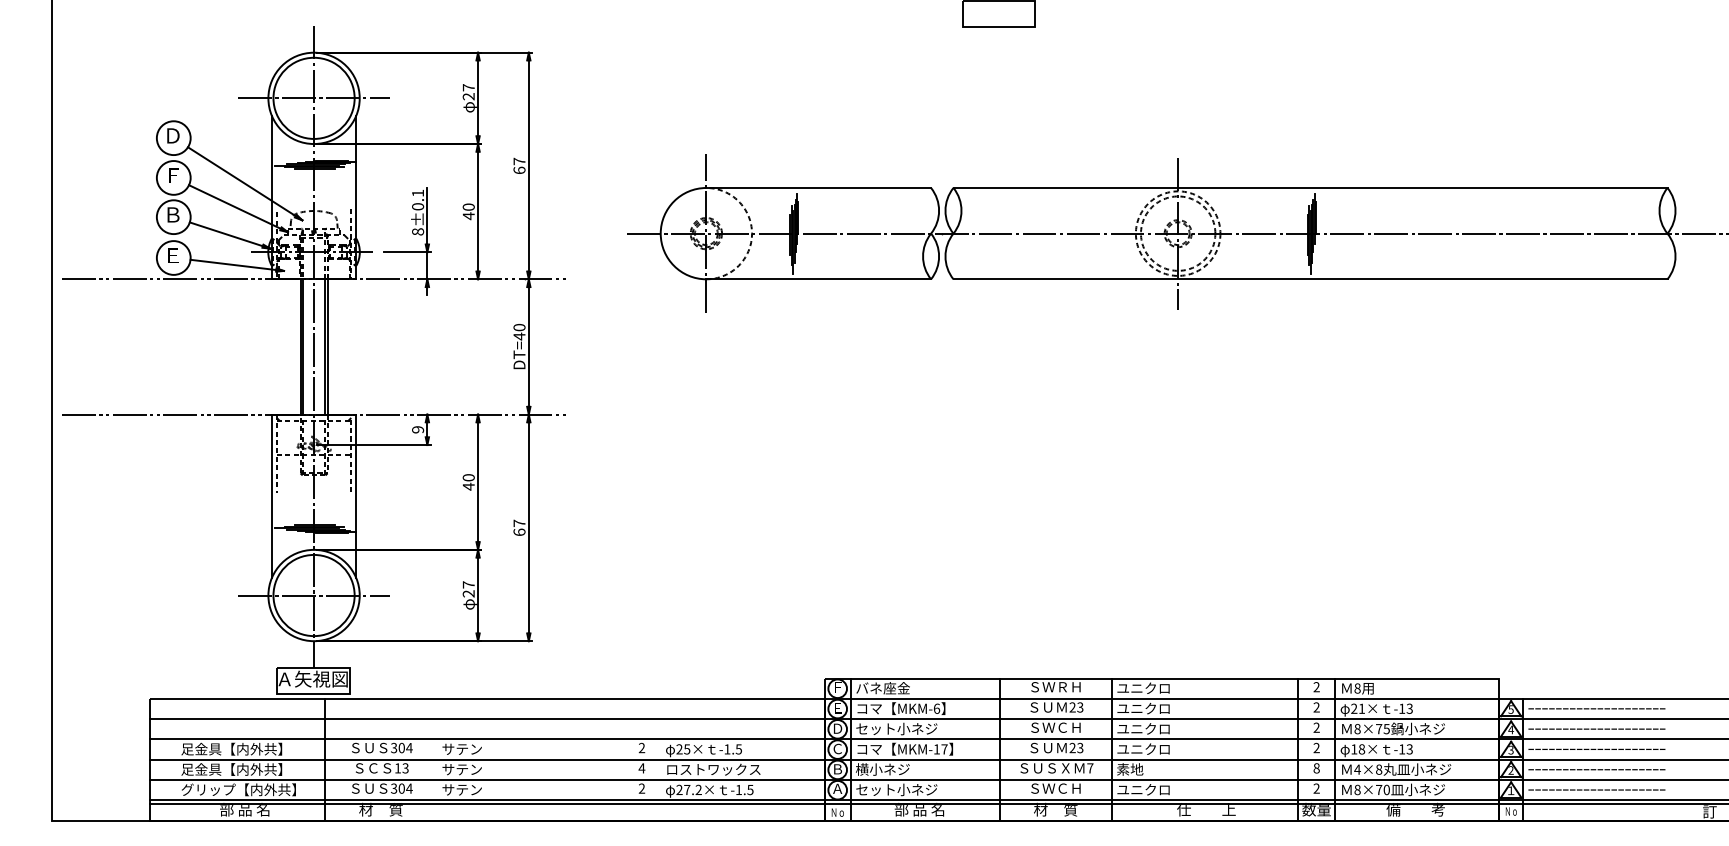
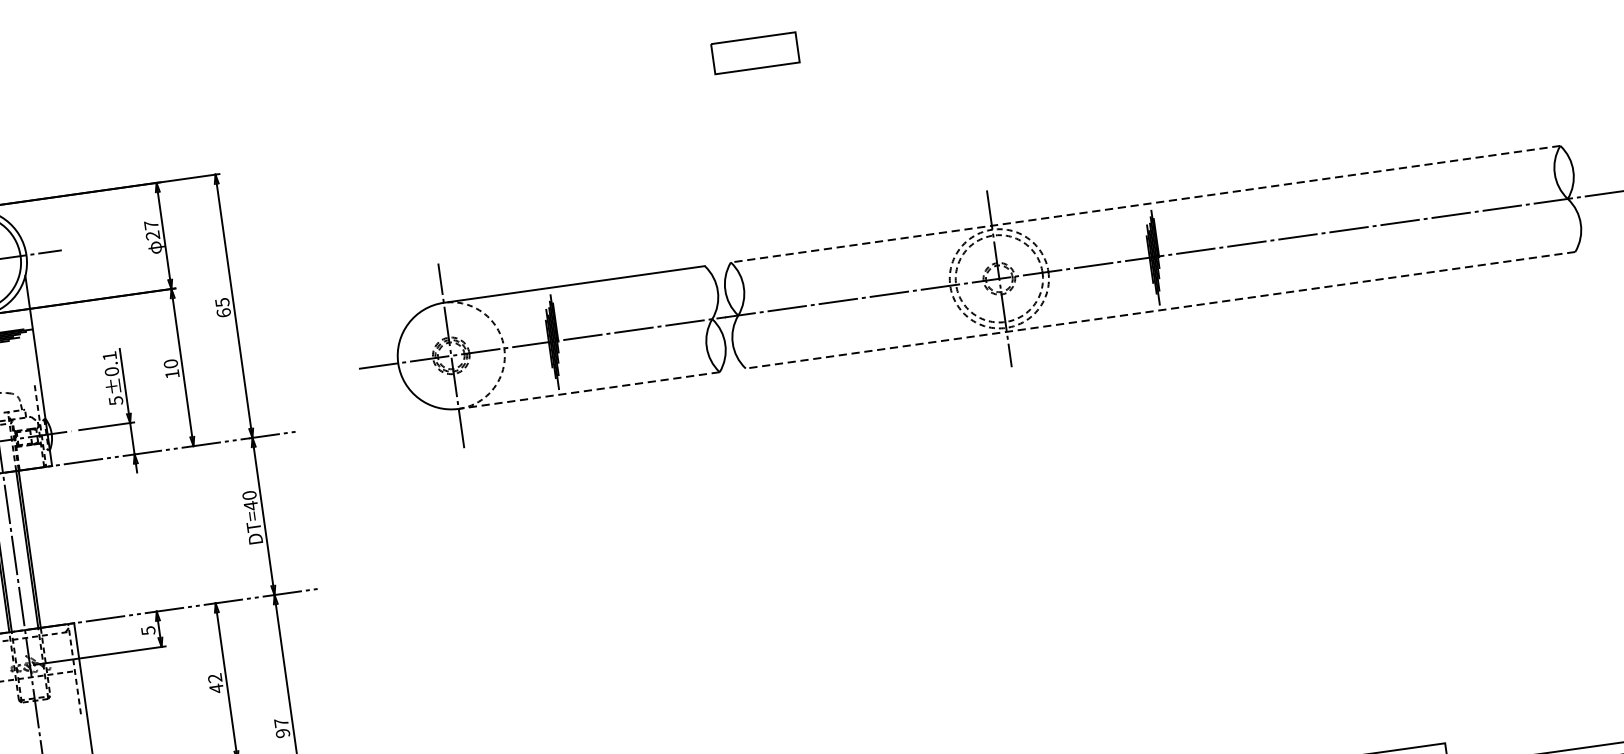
text: (519, 161) -> (222, 302), 67 -> 65
line: (1310, 187) -> (1145, 203), solid -> dashed
text: (468, 216) -> (172, 374), 40 -> 10
text: (417, 231) -> (115, 400), 8±0.1 -> 5±0.1
line: (818, 279) -> (589, 390), solid -> dashed
line: (1310, 279) -> (1160, 310), solid -> dashed
text: (417, 429) -> (147, 630), 9 -> 5
text: (468, 477) -> (214, 677), 40 -> 42
text: (519, 532) -> (282, 733), 67 -> 97

